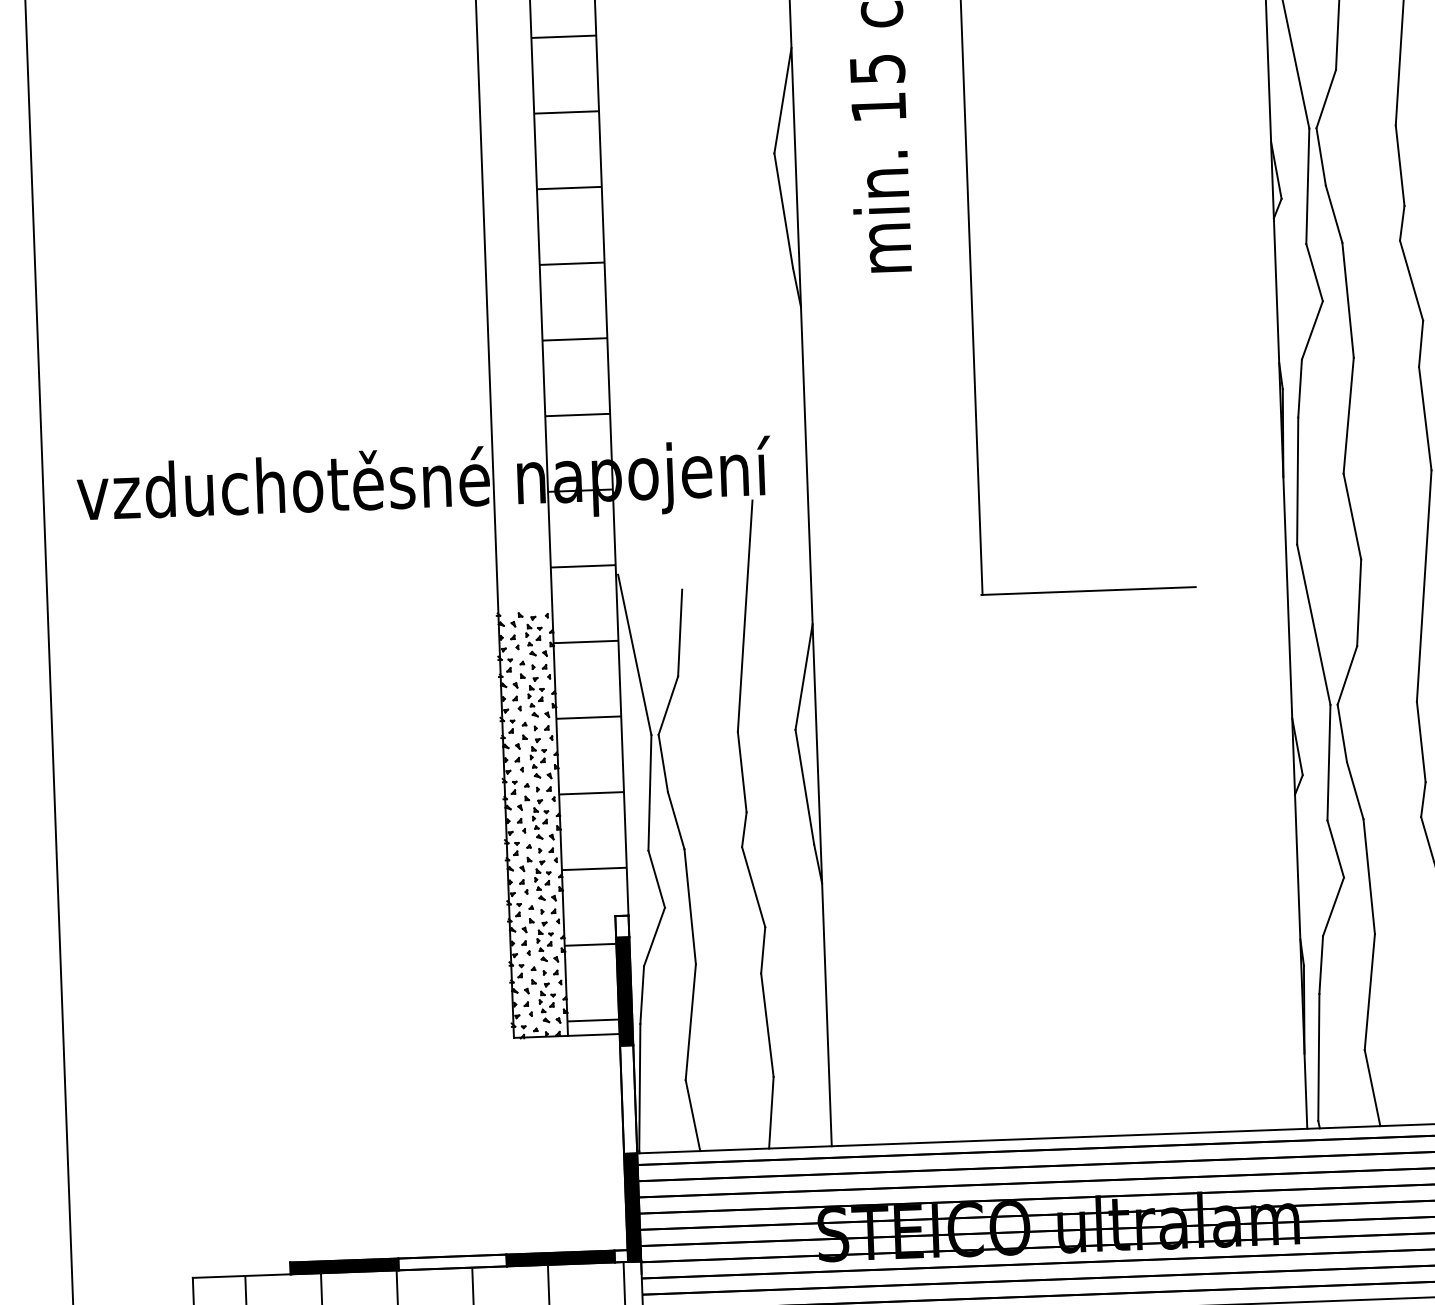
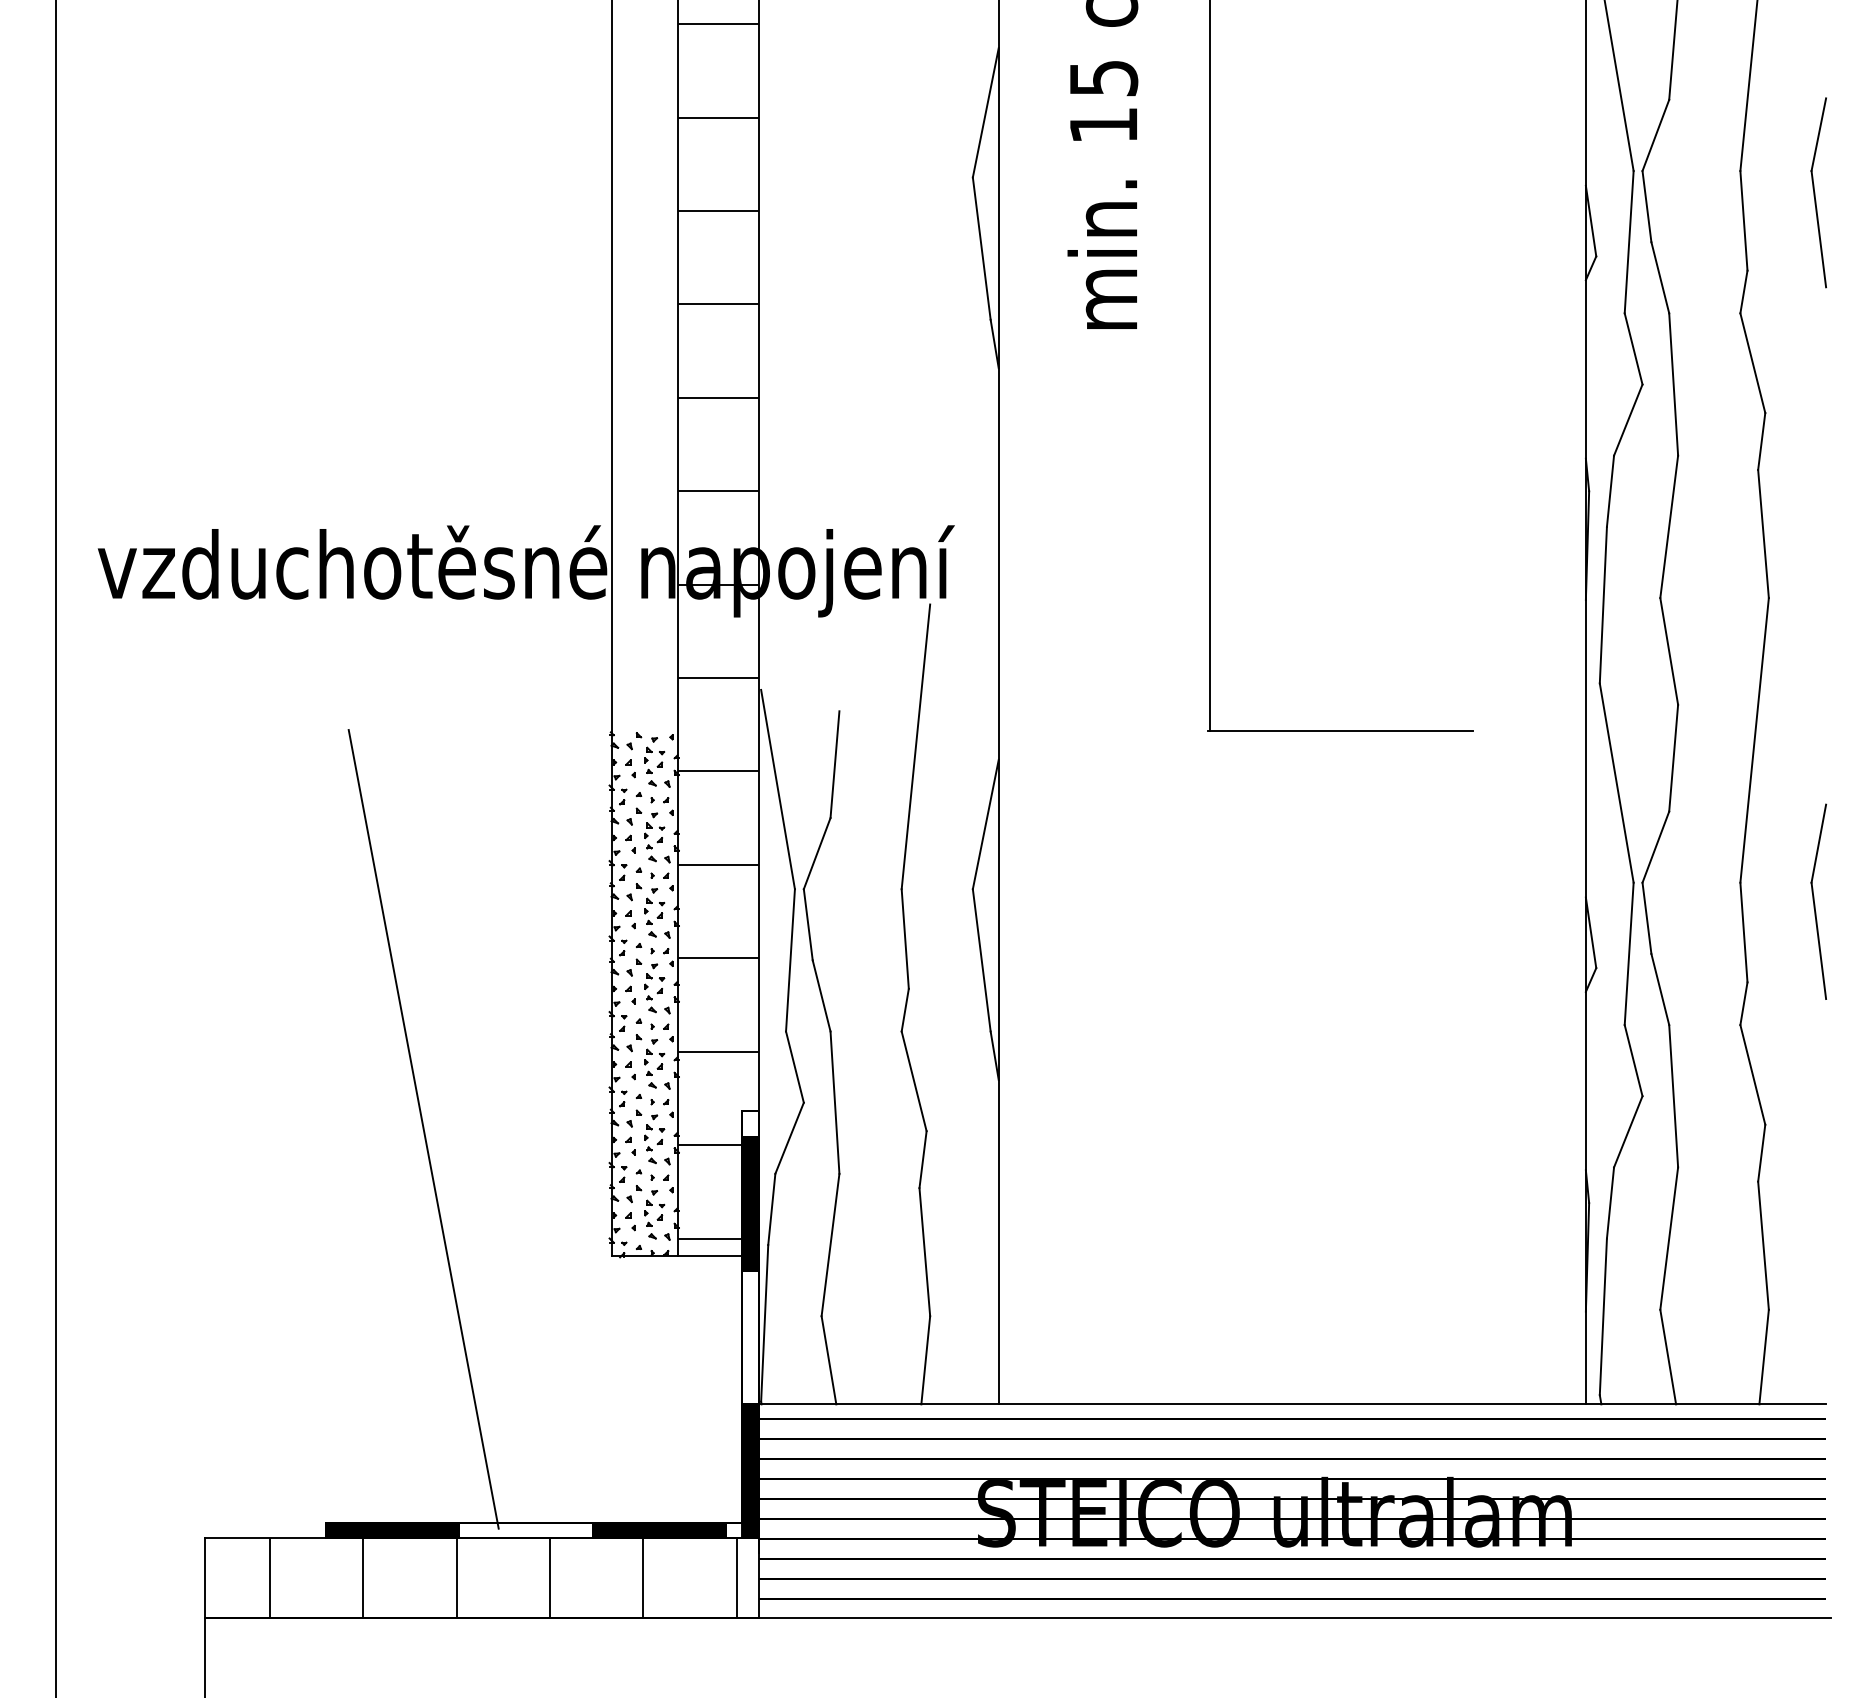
line: (357, 940) -> (423, 1129), added

